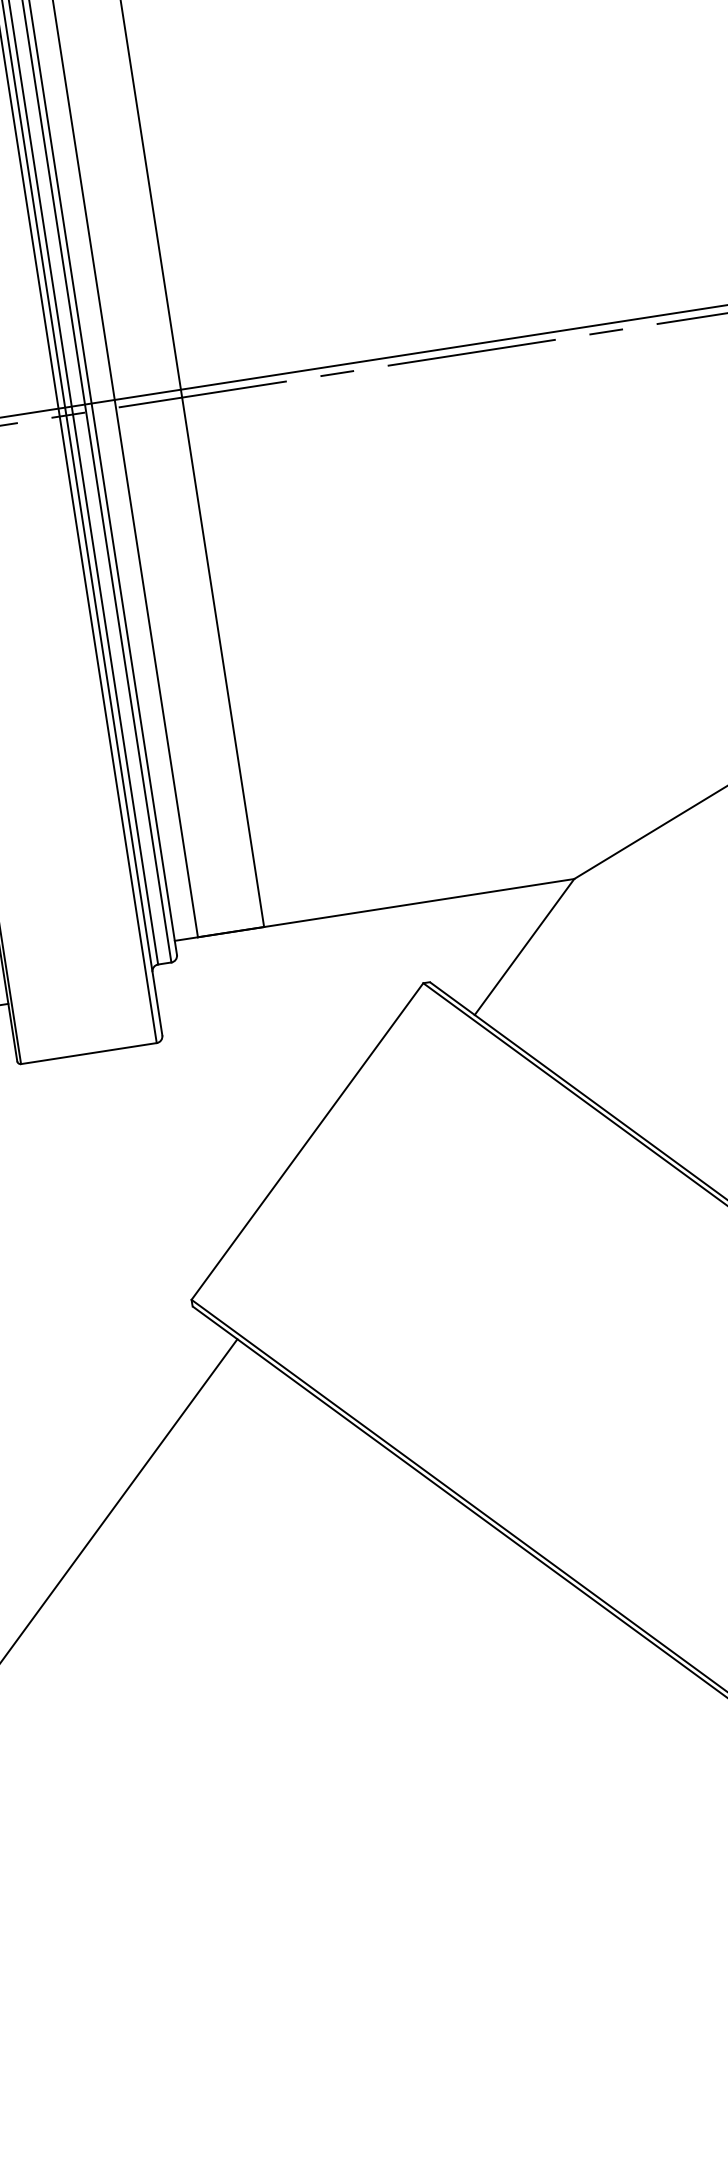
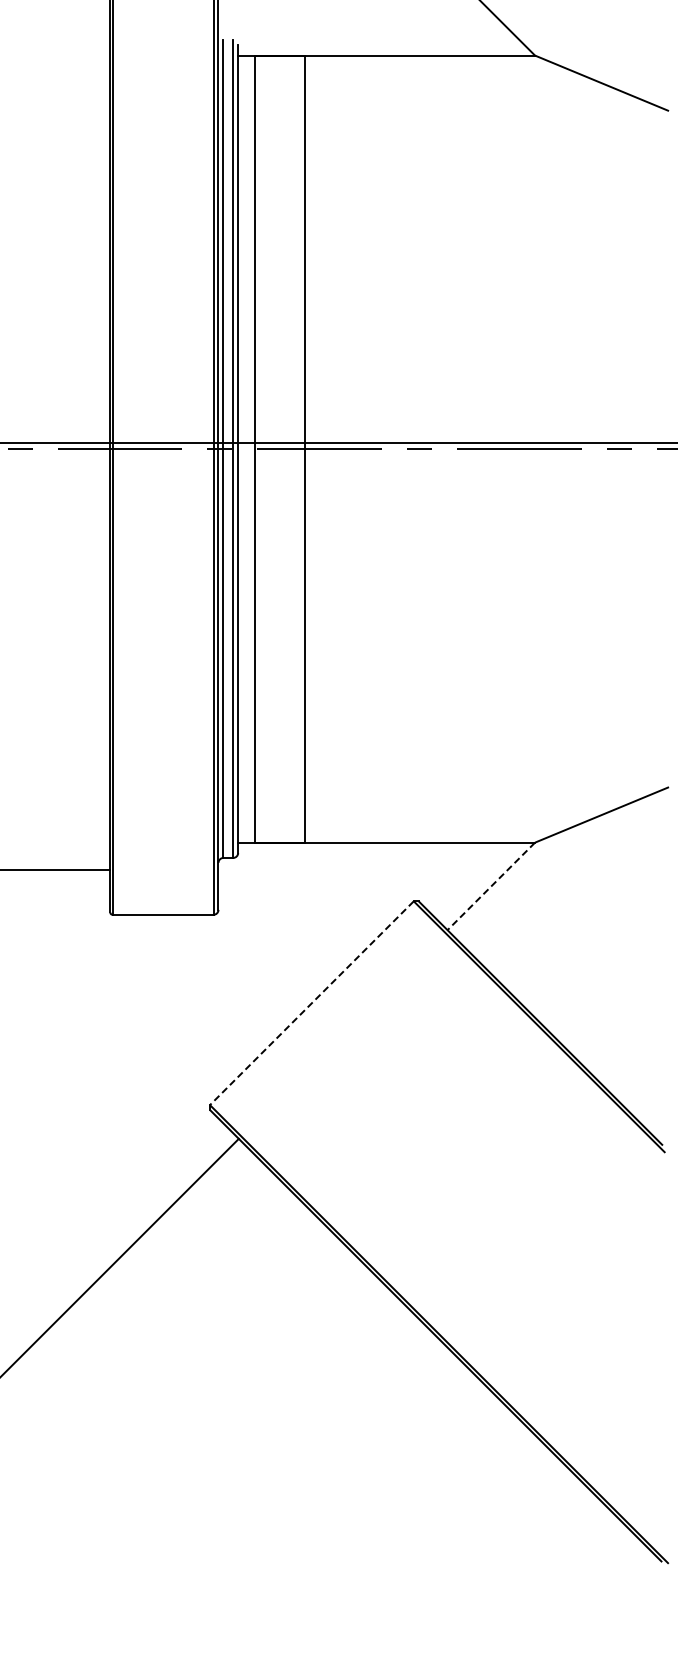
line: (524, 947) -> (491, 886), solid -> dashed
line: (306, 1141) -> (311, 1003), solid -> dashed

